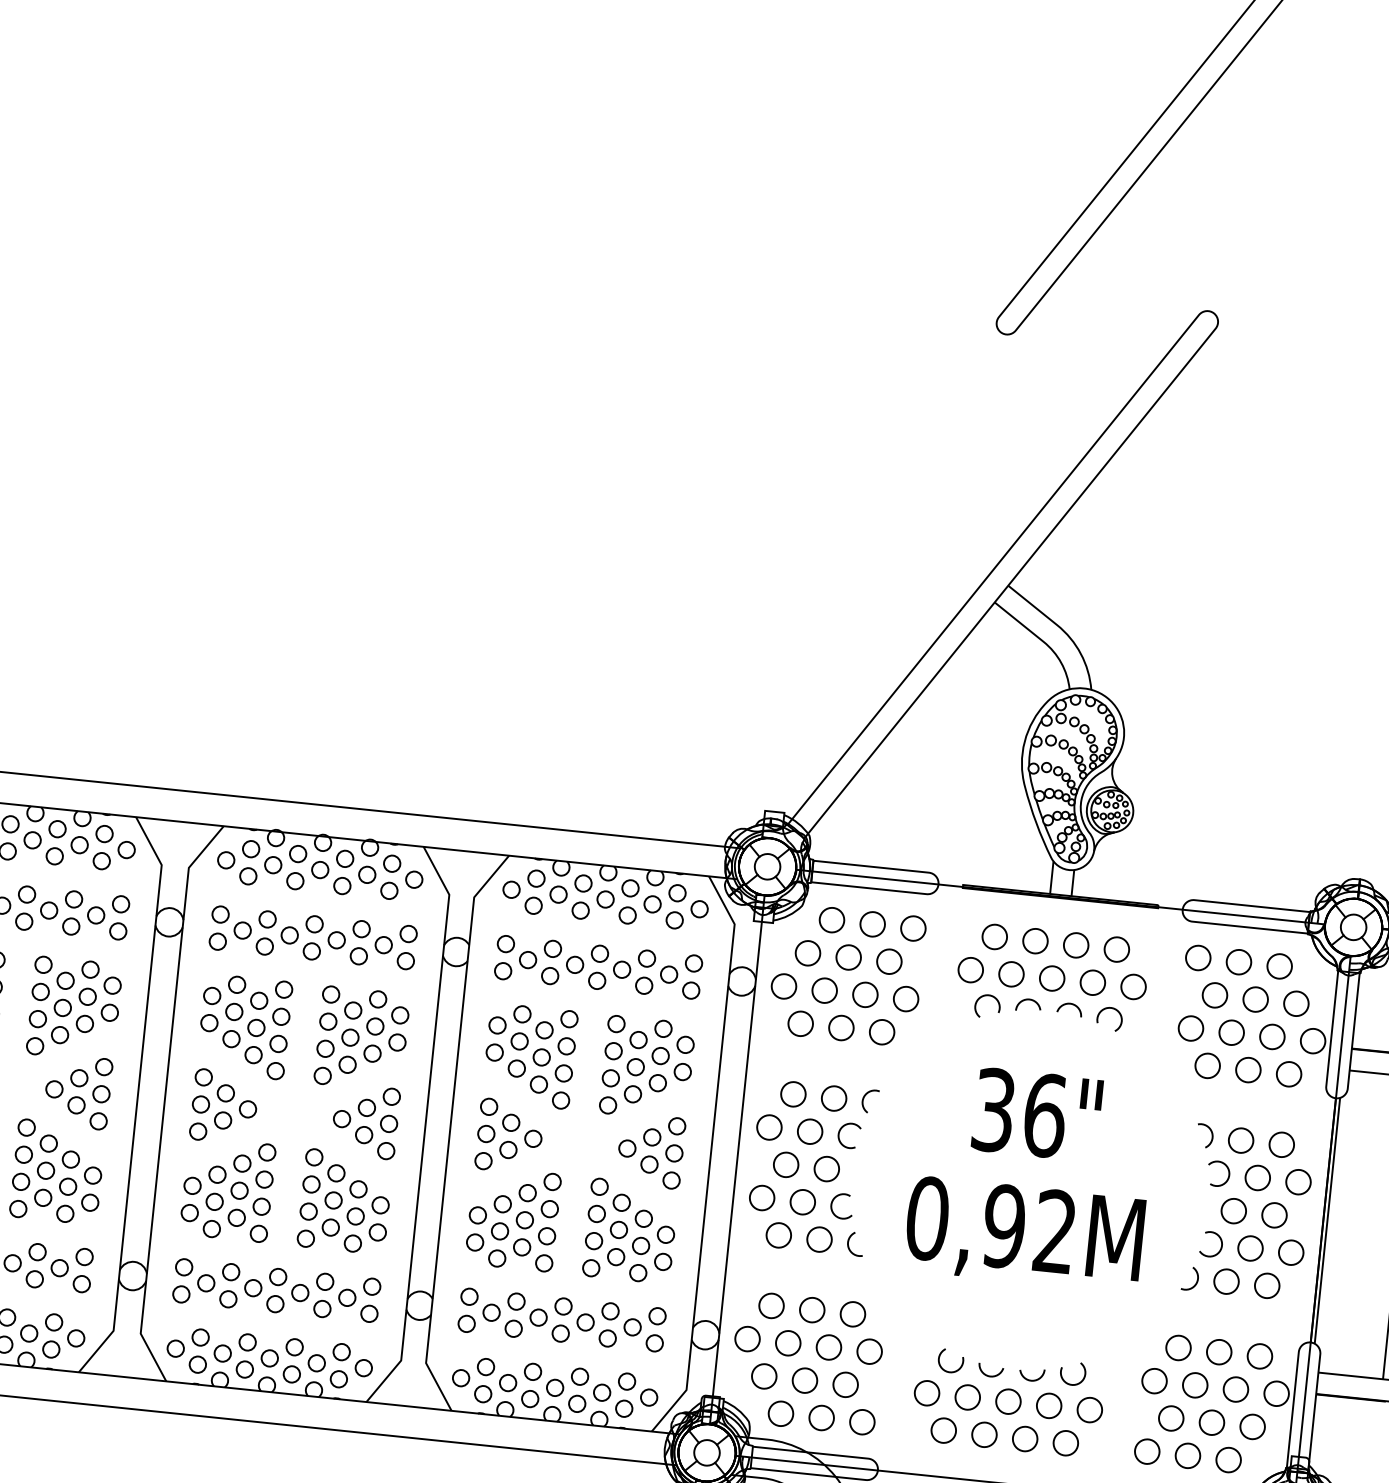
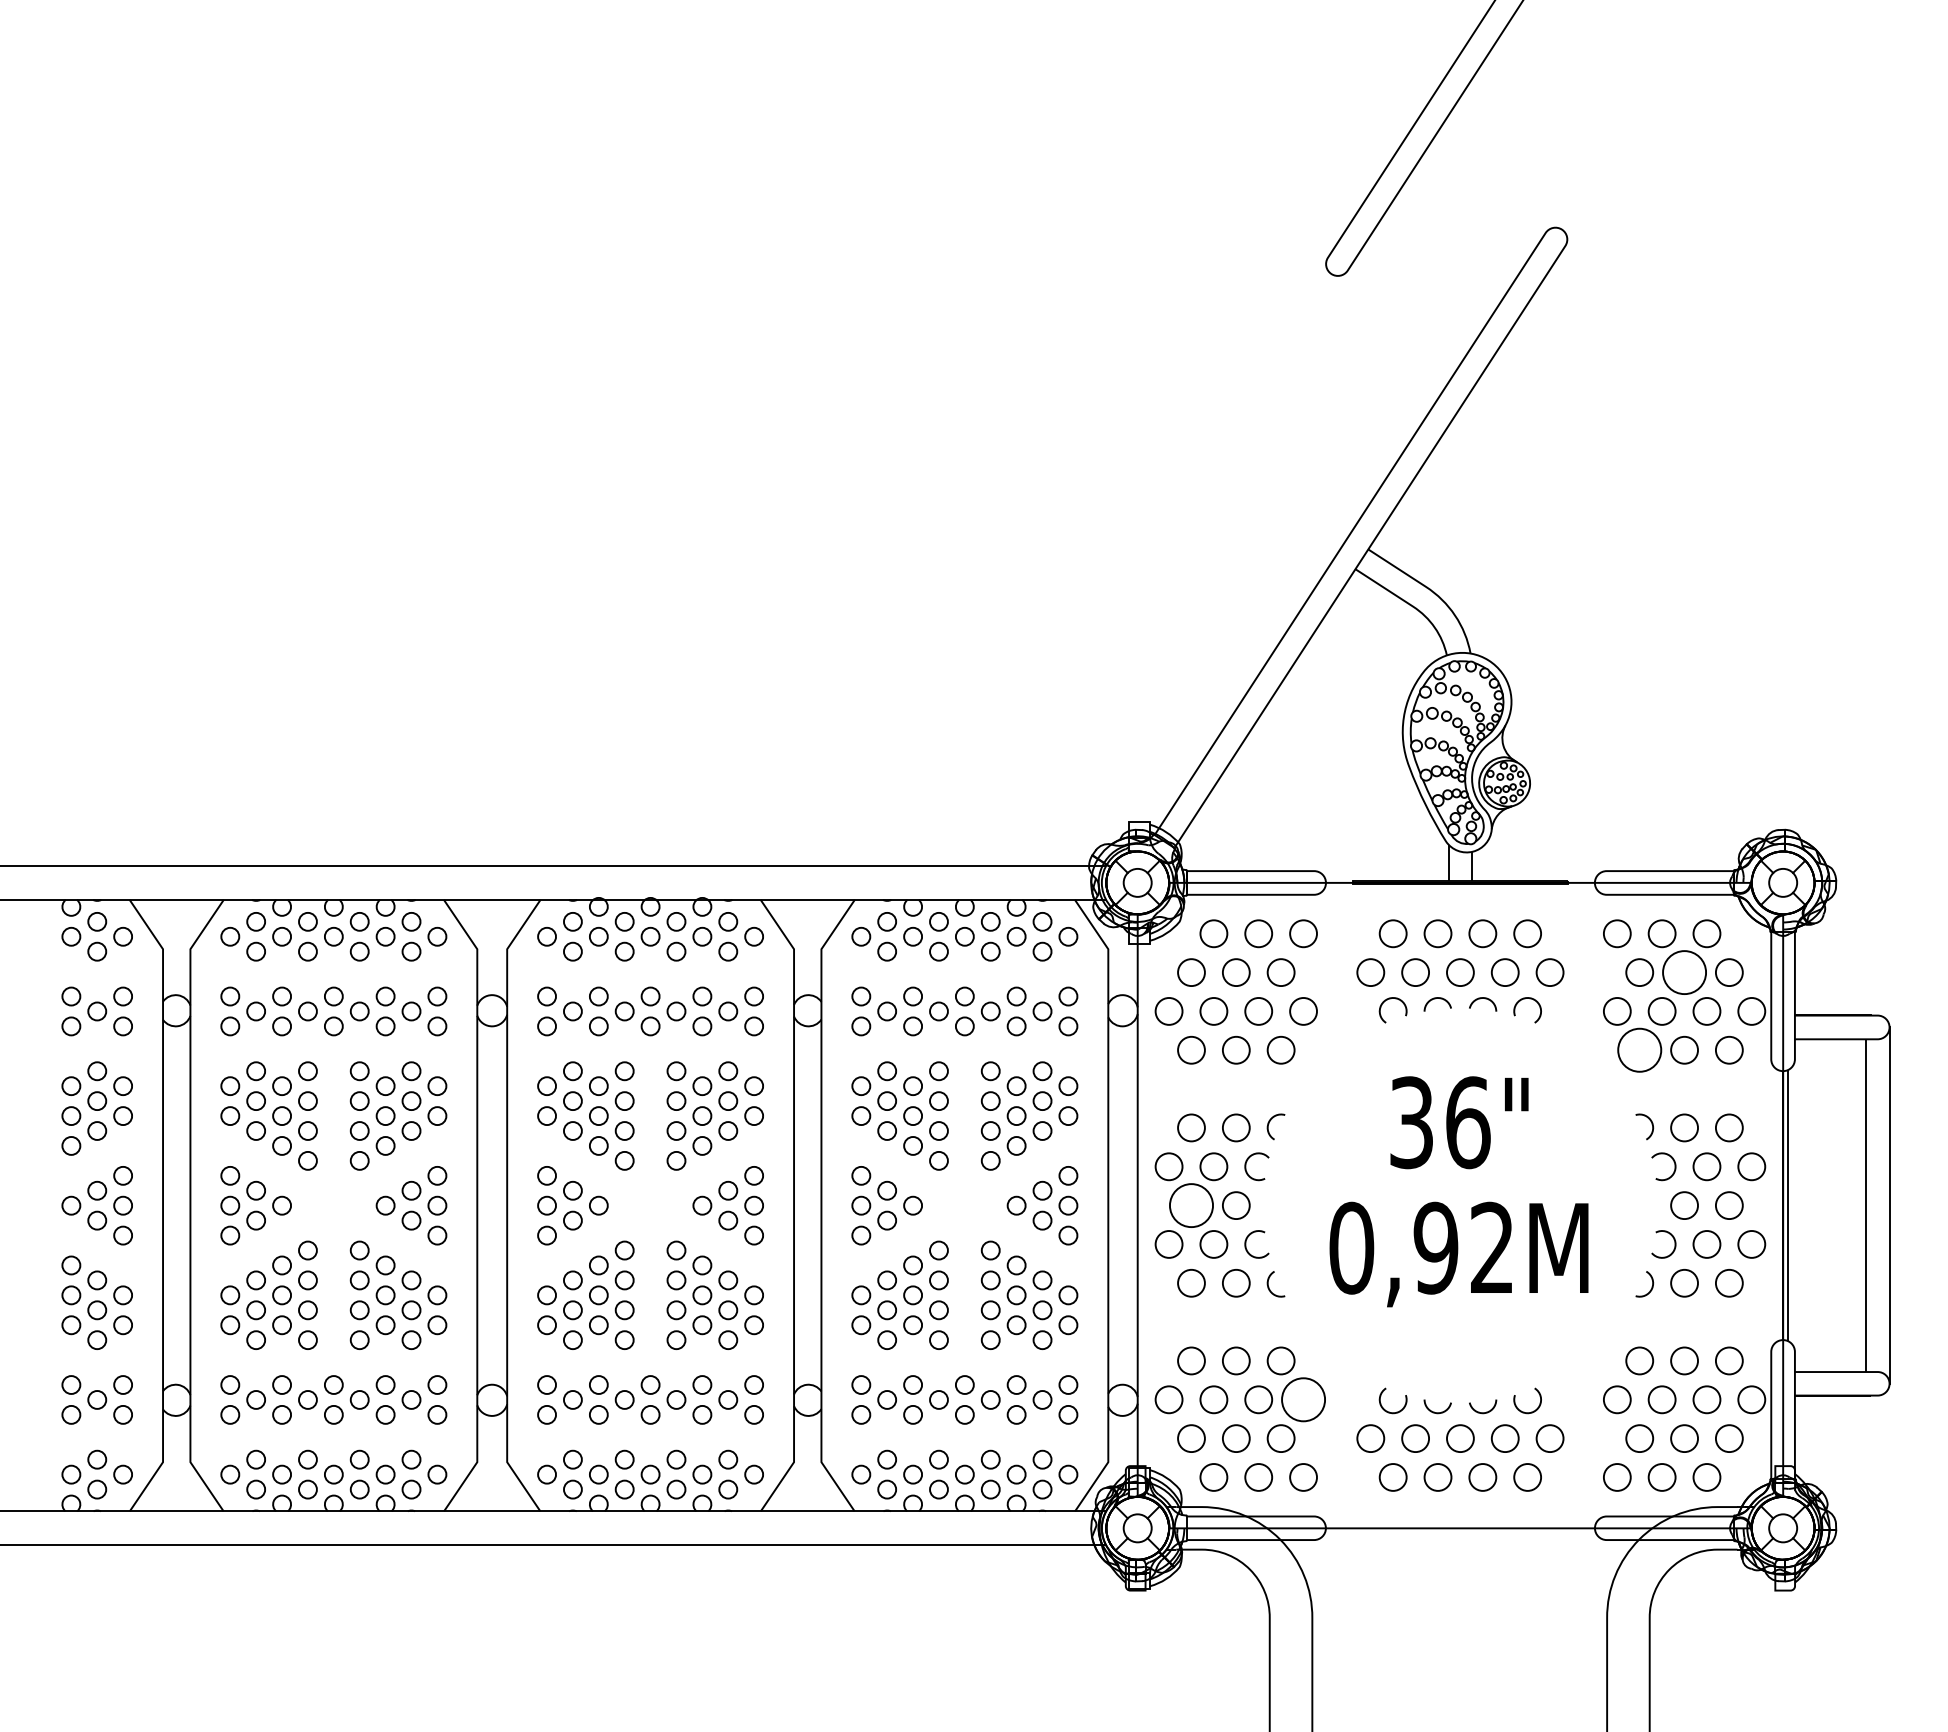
circle: (1255, 999) -> (1684, 972), size x1.6
circle: (1207, 1065) -> (1639, 1049), size x1.6
circle: (786, 1164) -> (1191, 1205), size x1.6
circle: (869, 1351) -> (1303, 1399), size x1.6

